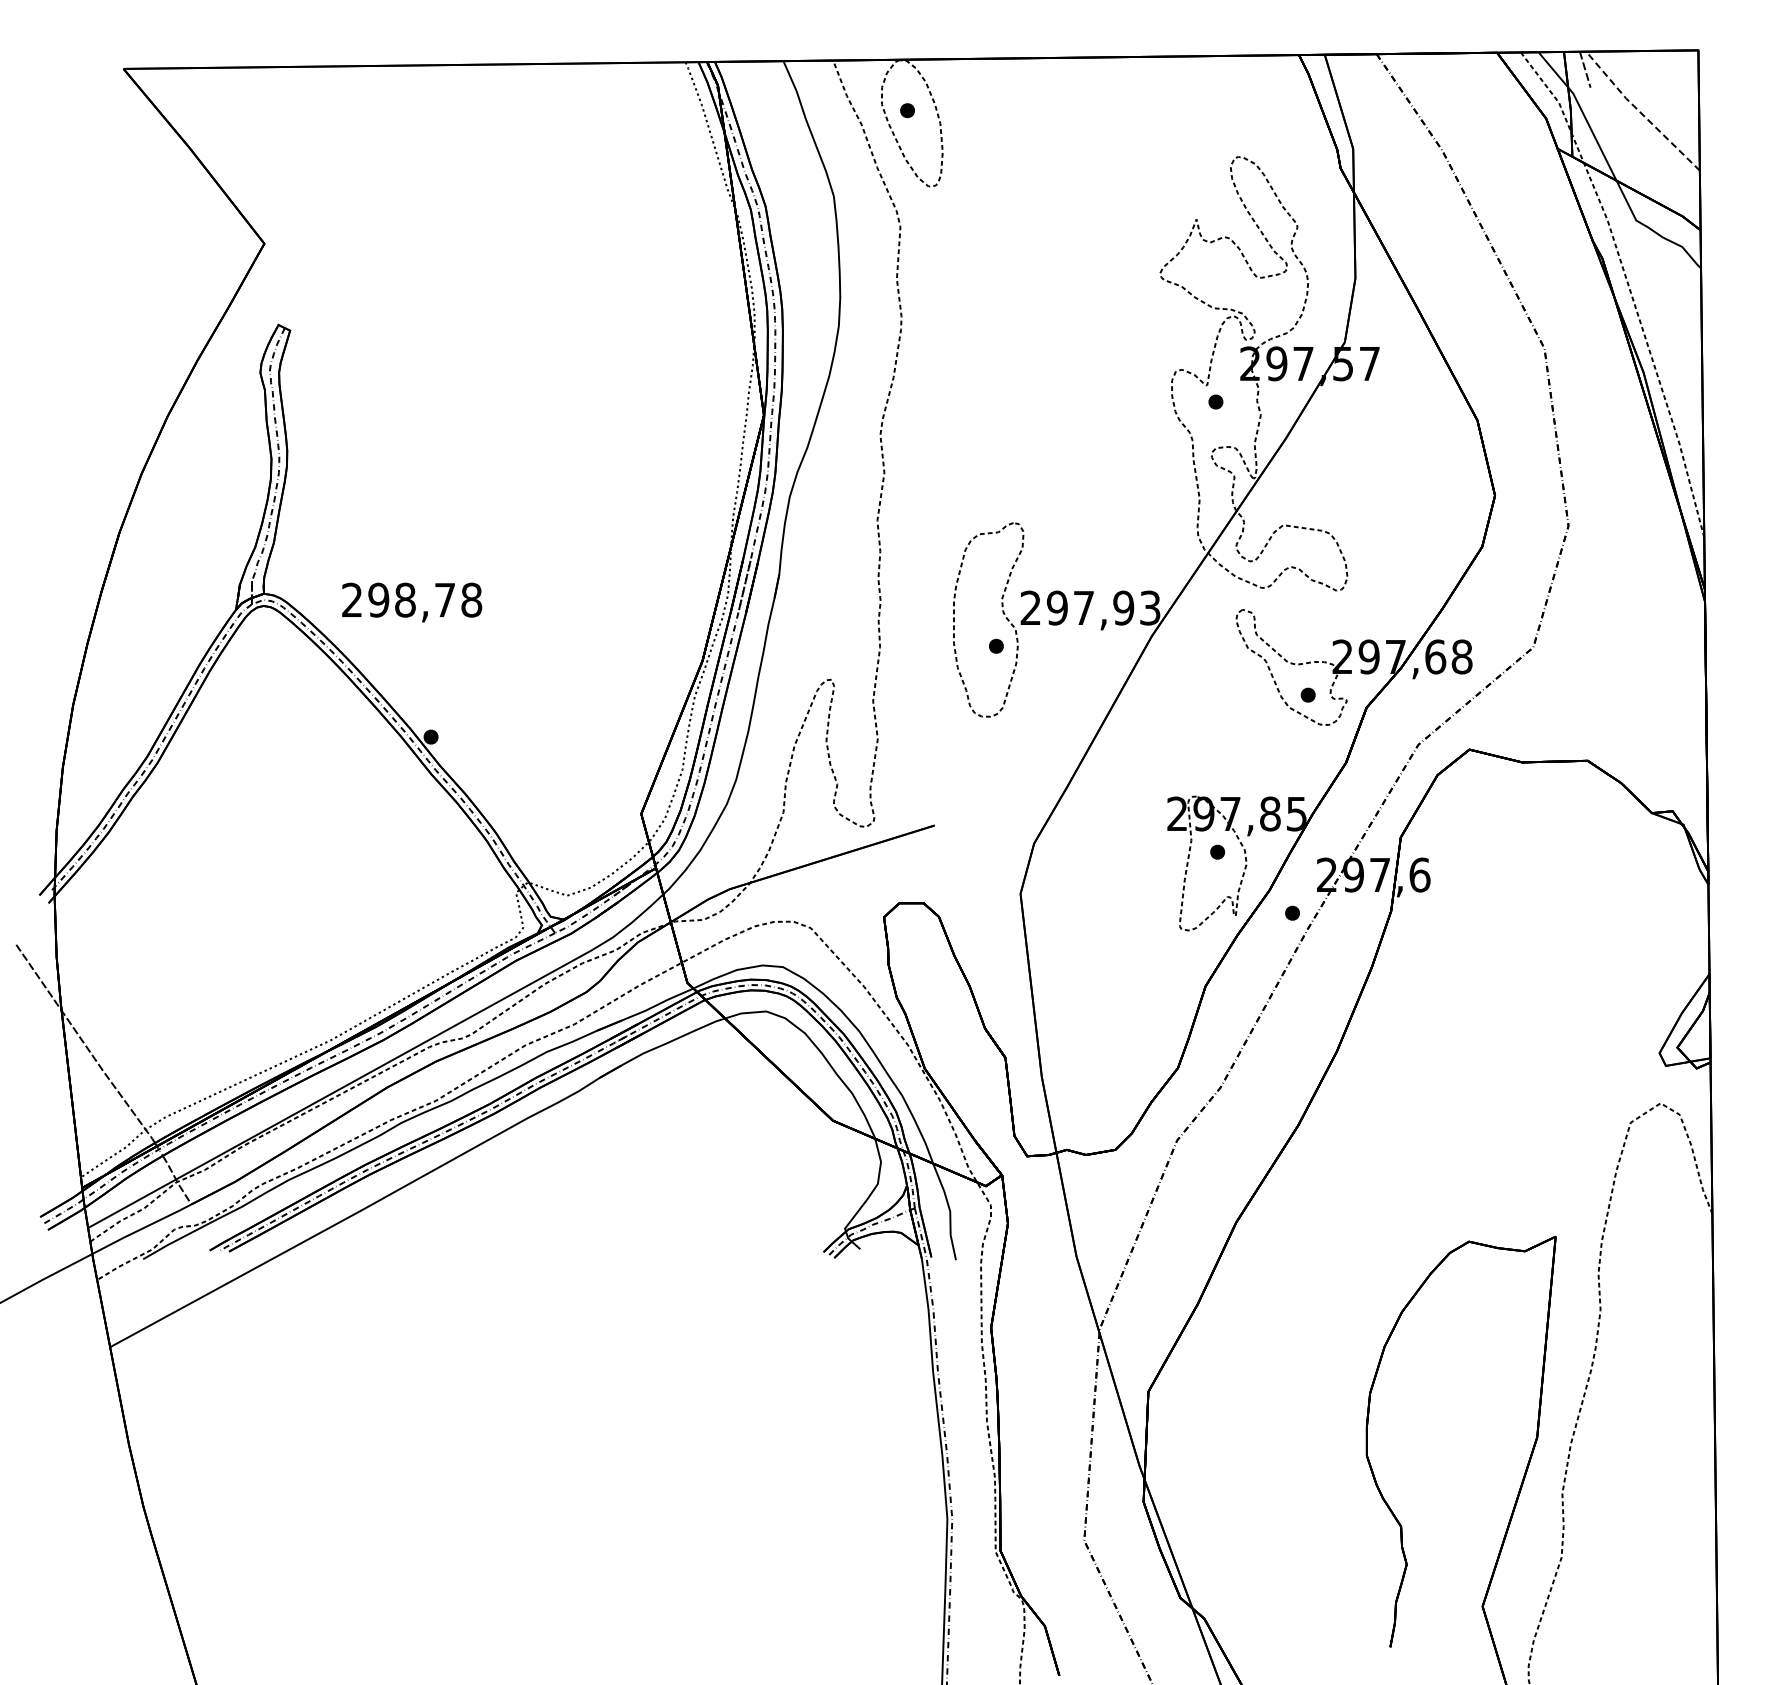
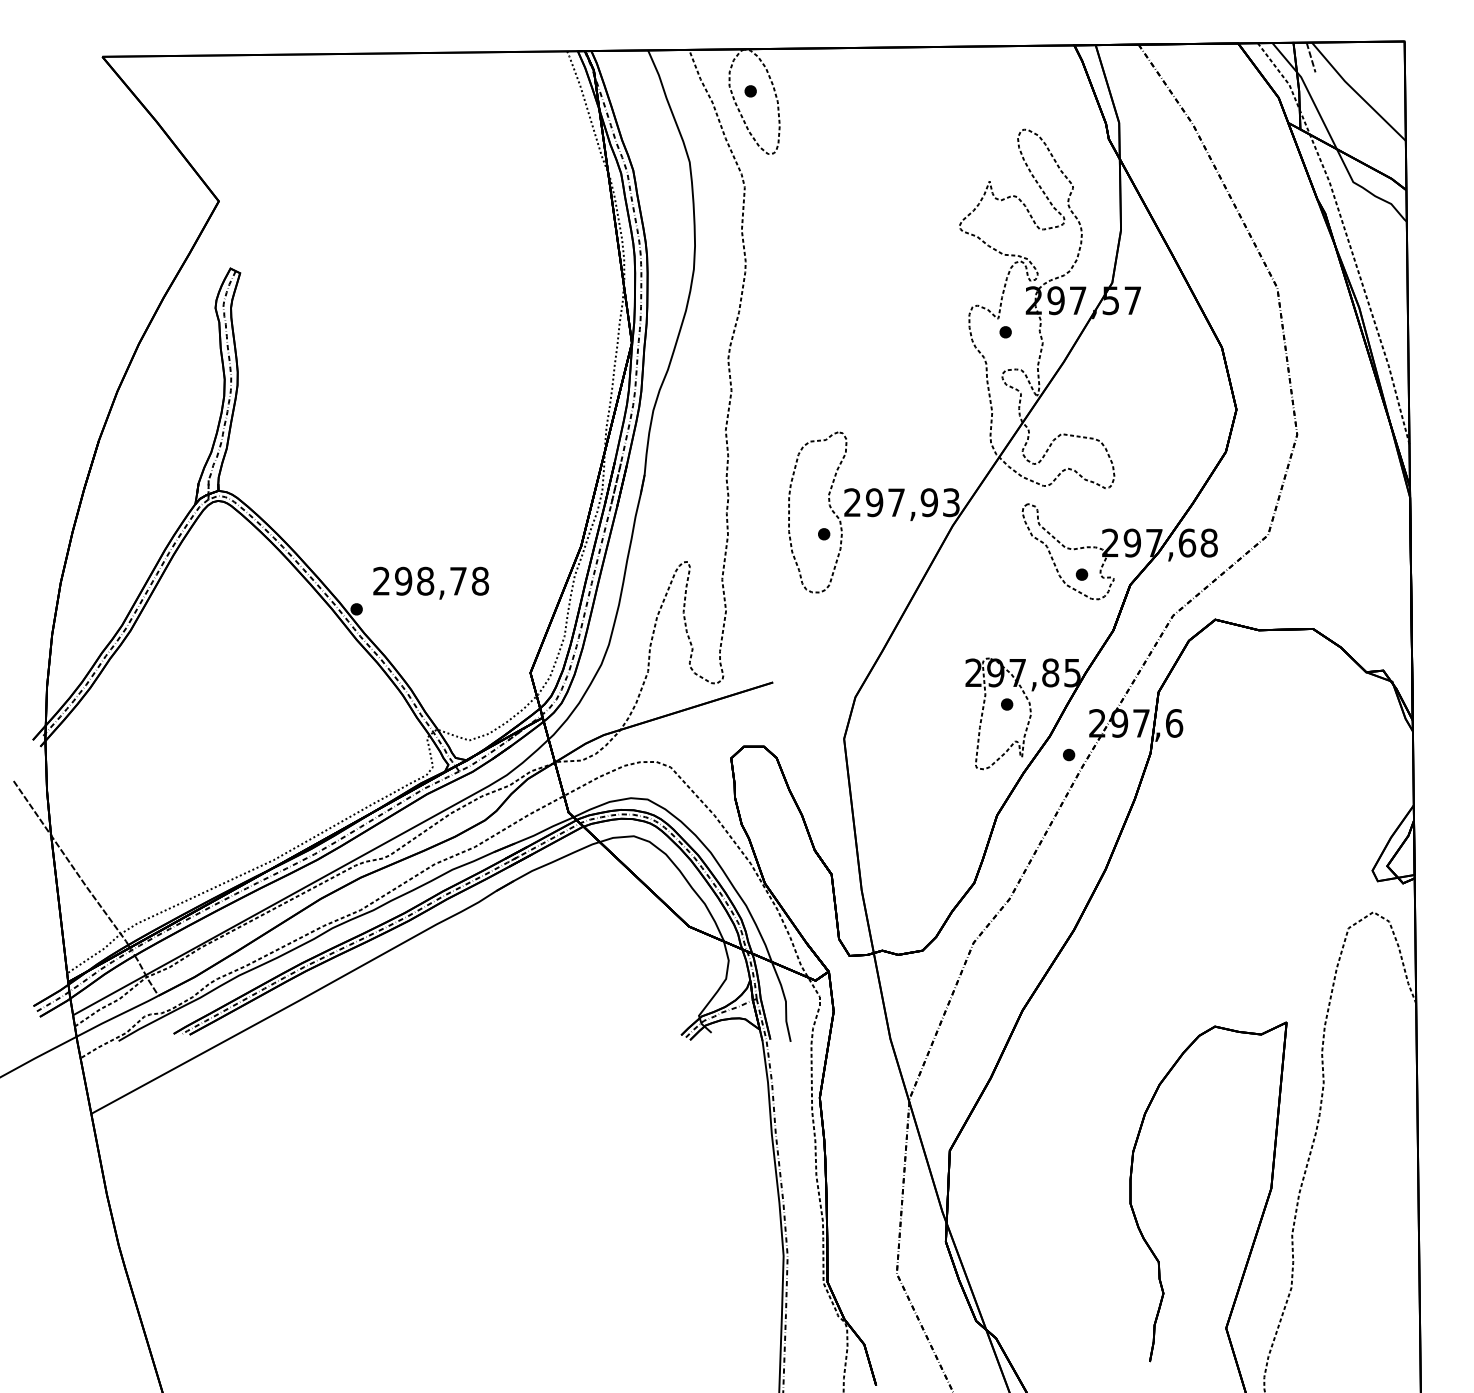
line: (1641, 113) -> (1357, 93), dashed -> solid
text: (412, 602) -> (431, 583), moved

